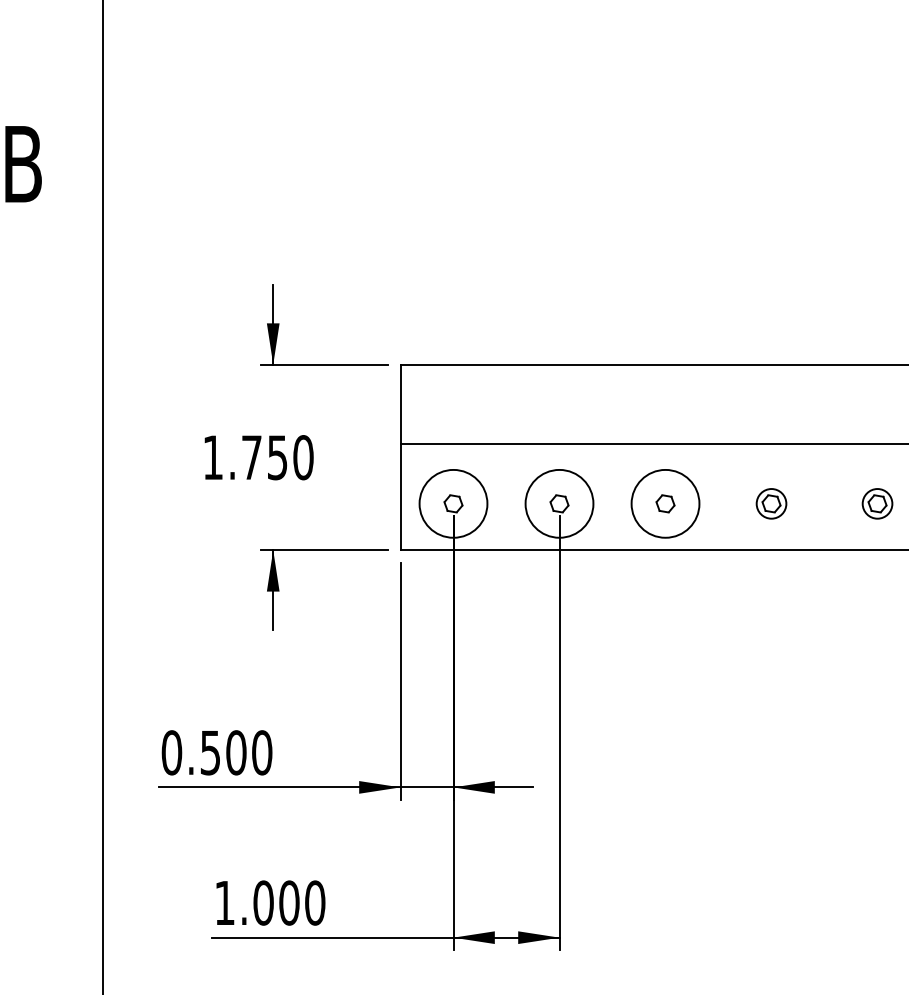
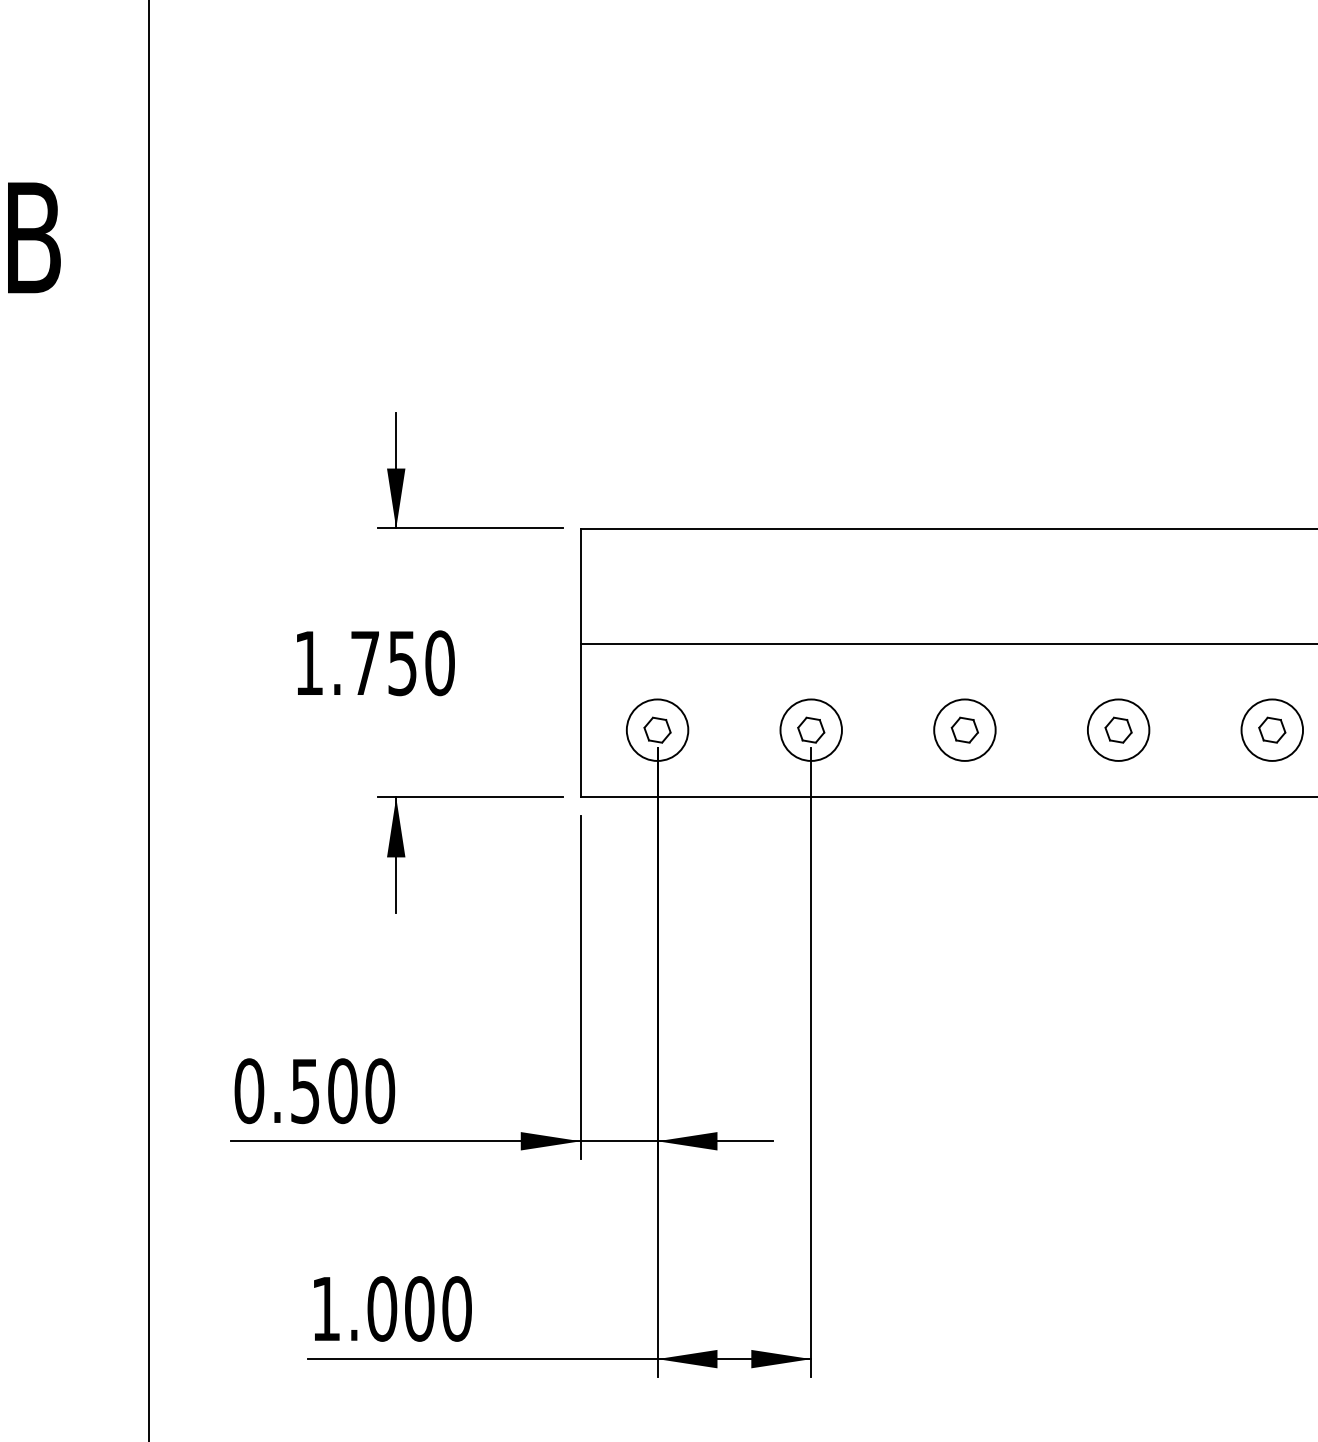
circle: (453, 503) -> (657, 729), size x0.62
circle: (559, 503) -> (811, 729), size x0.62
circle: (665, 503) -> (964, 729), size x0.62
circle: (771, 503) -> (1118, 729), size x1.43
circle: (877, 503) -> (1272, 729), size x1.43

